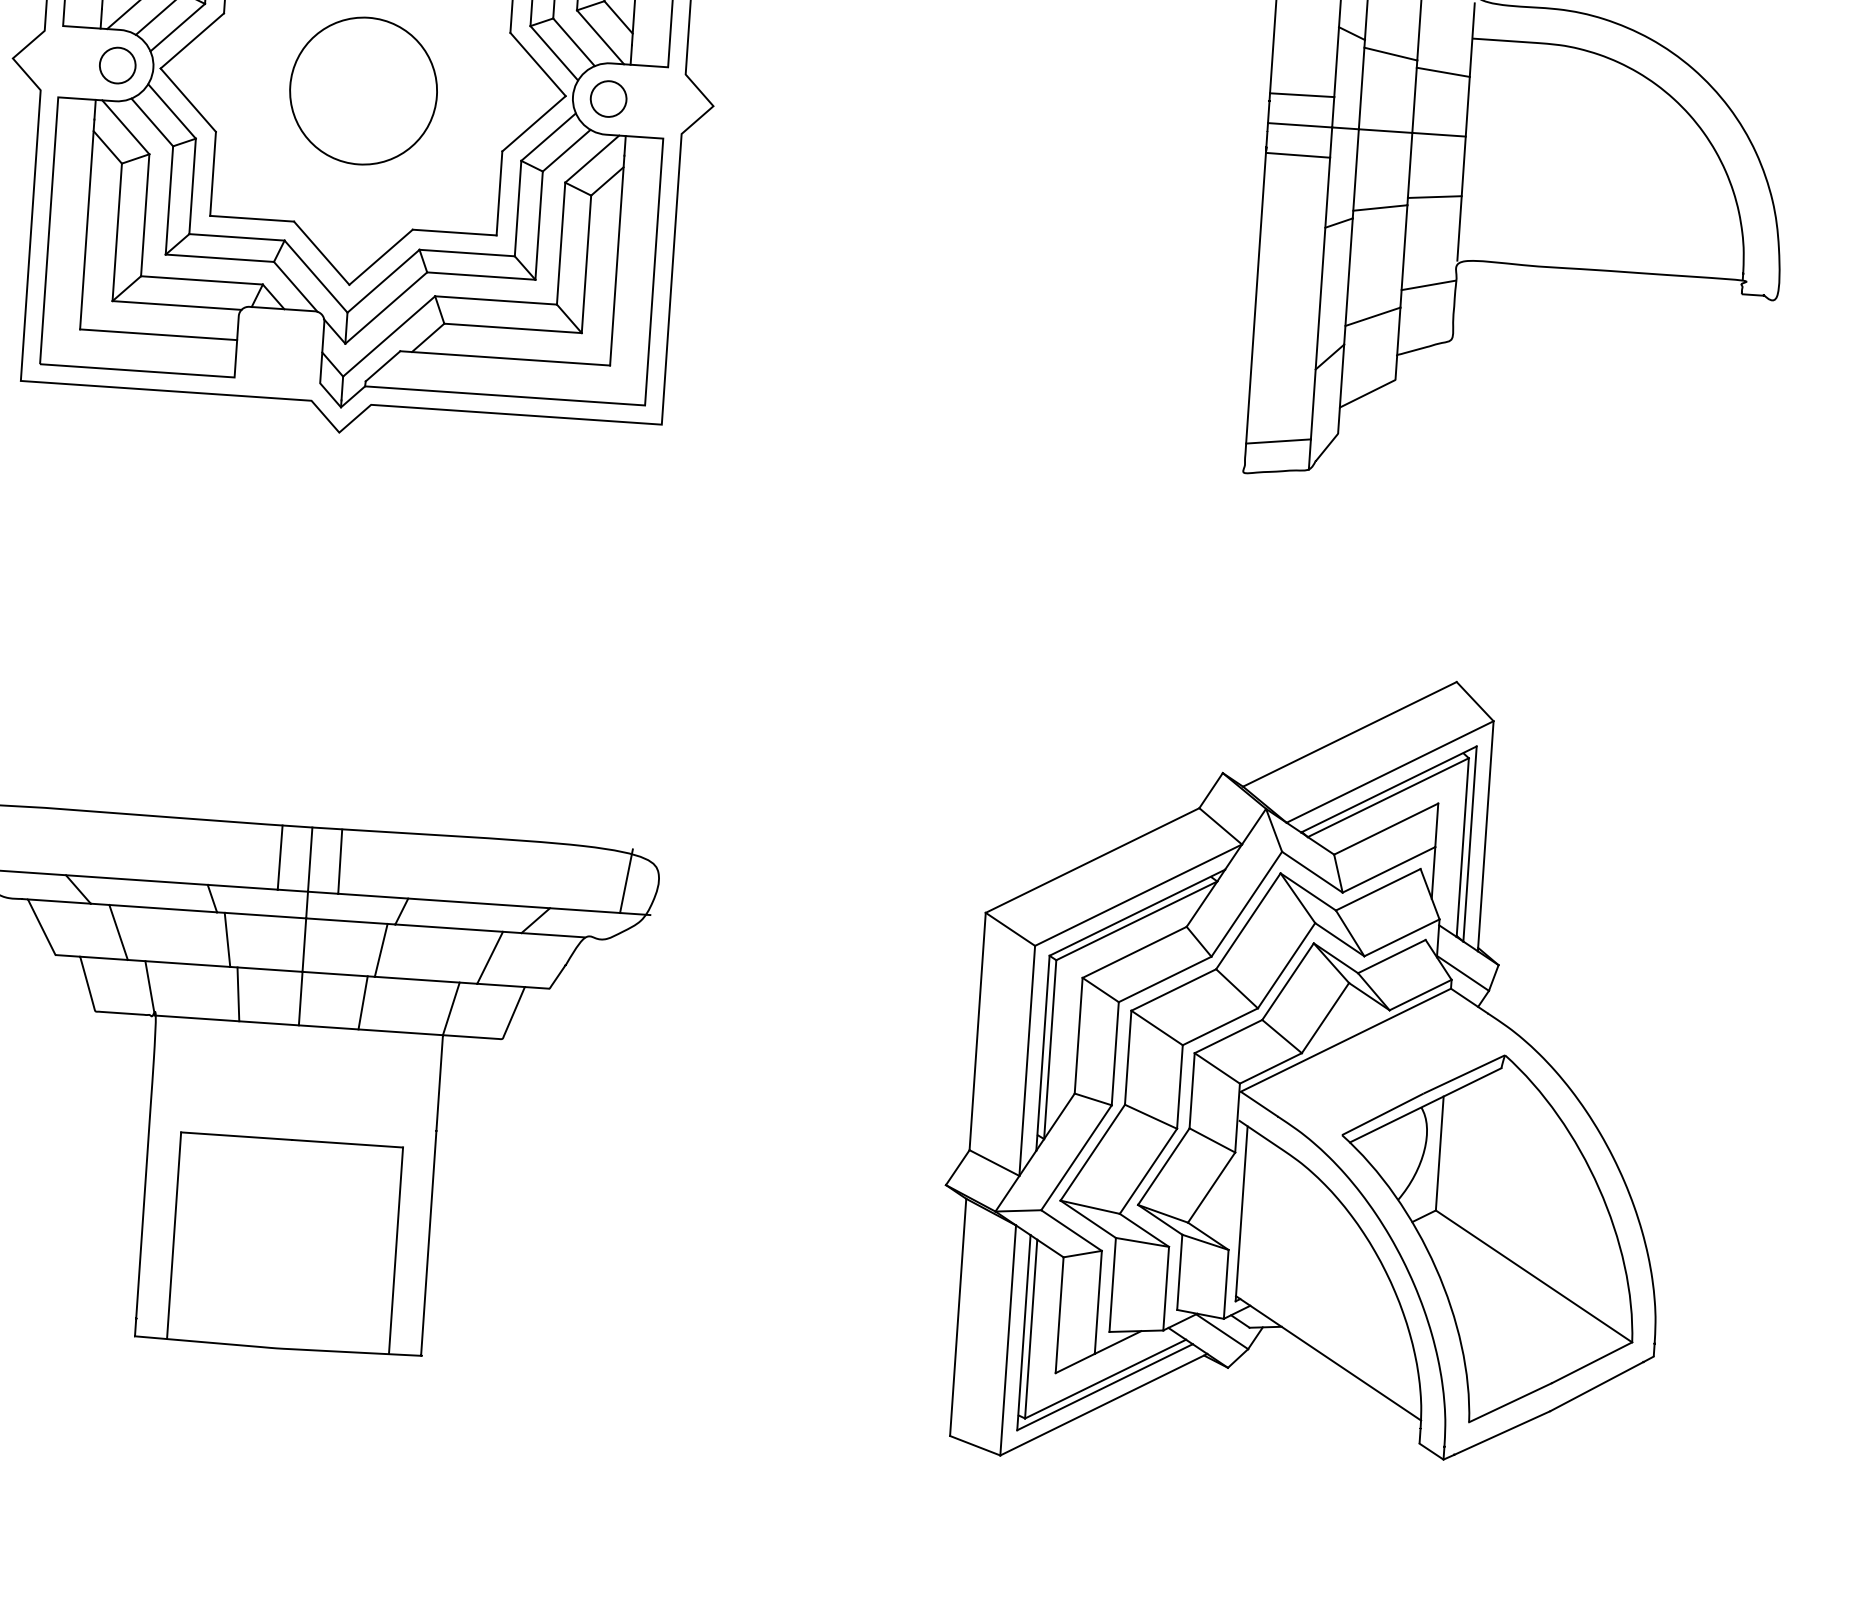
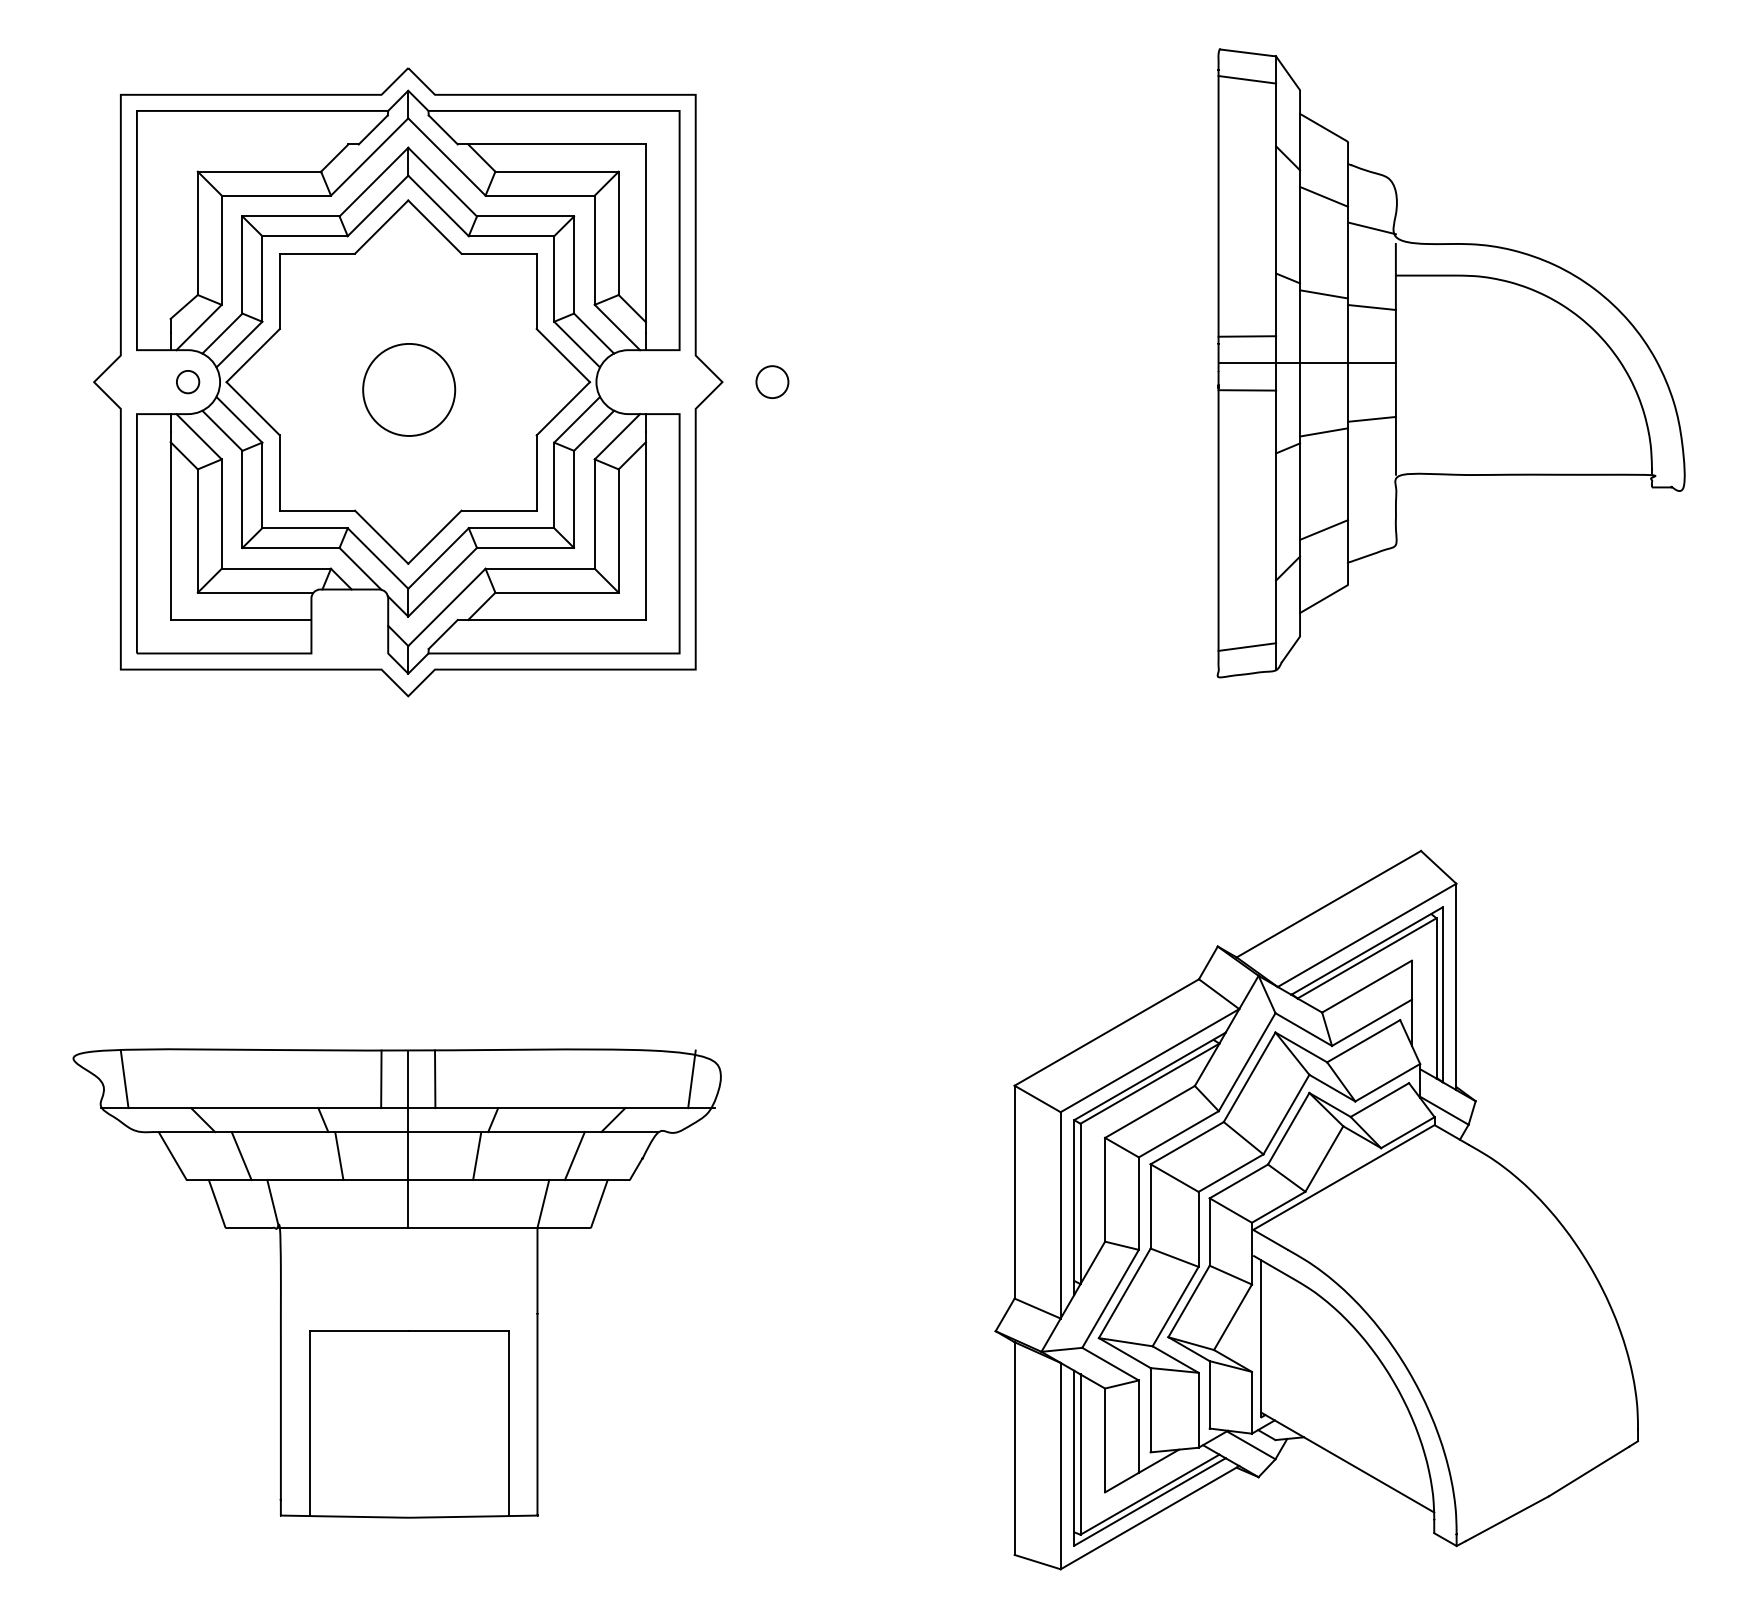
circle: (117, 64) -> (187, 381), size x0.7
circle: (362, 90) -> (408, 389), size x0.7
circle: (608, 98) -> (772, 381), moved
line: (1428, 285) -> (1371, 498), removed
line: (237, 993) -> (351, 1203), removed
line: (362, 1002) -> (463, 1203), removed
part: (1487, 1238) -> (1482, 1345), removed

